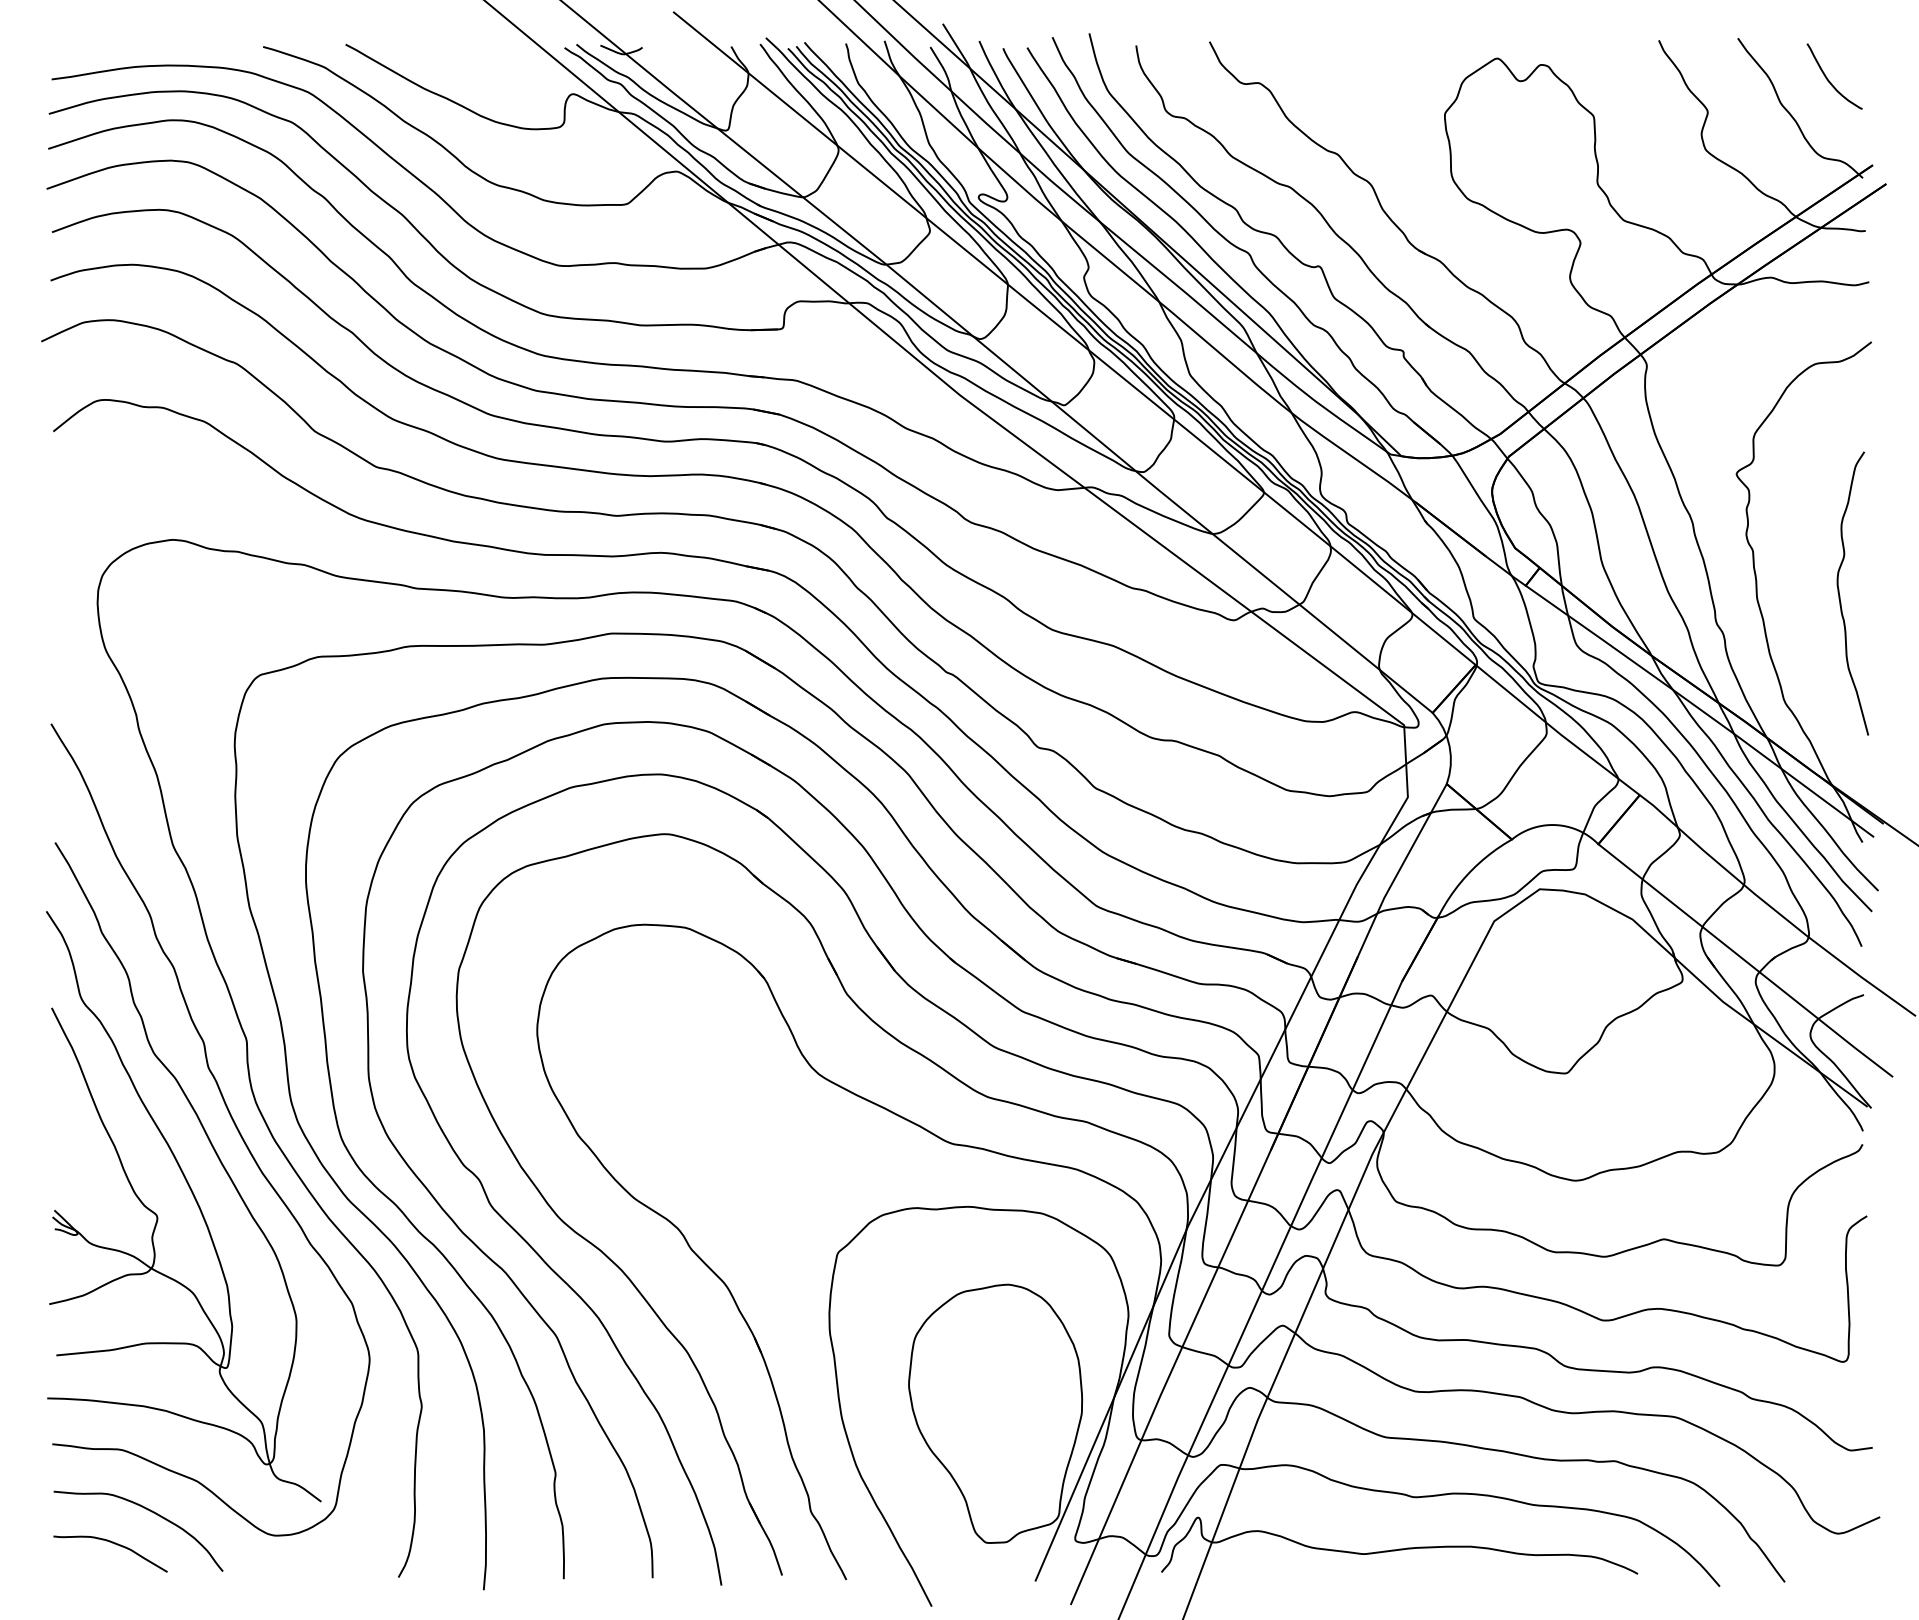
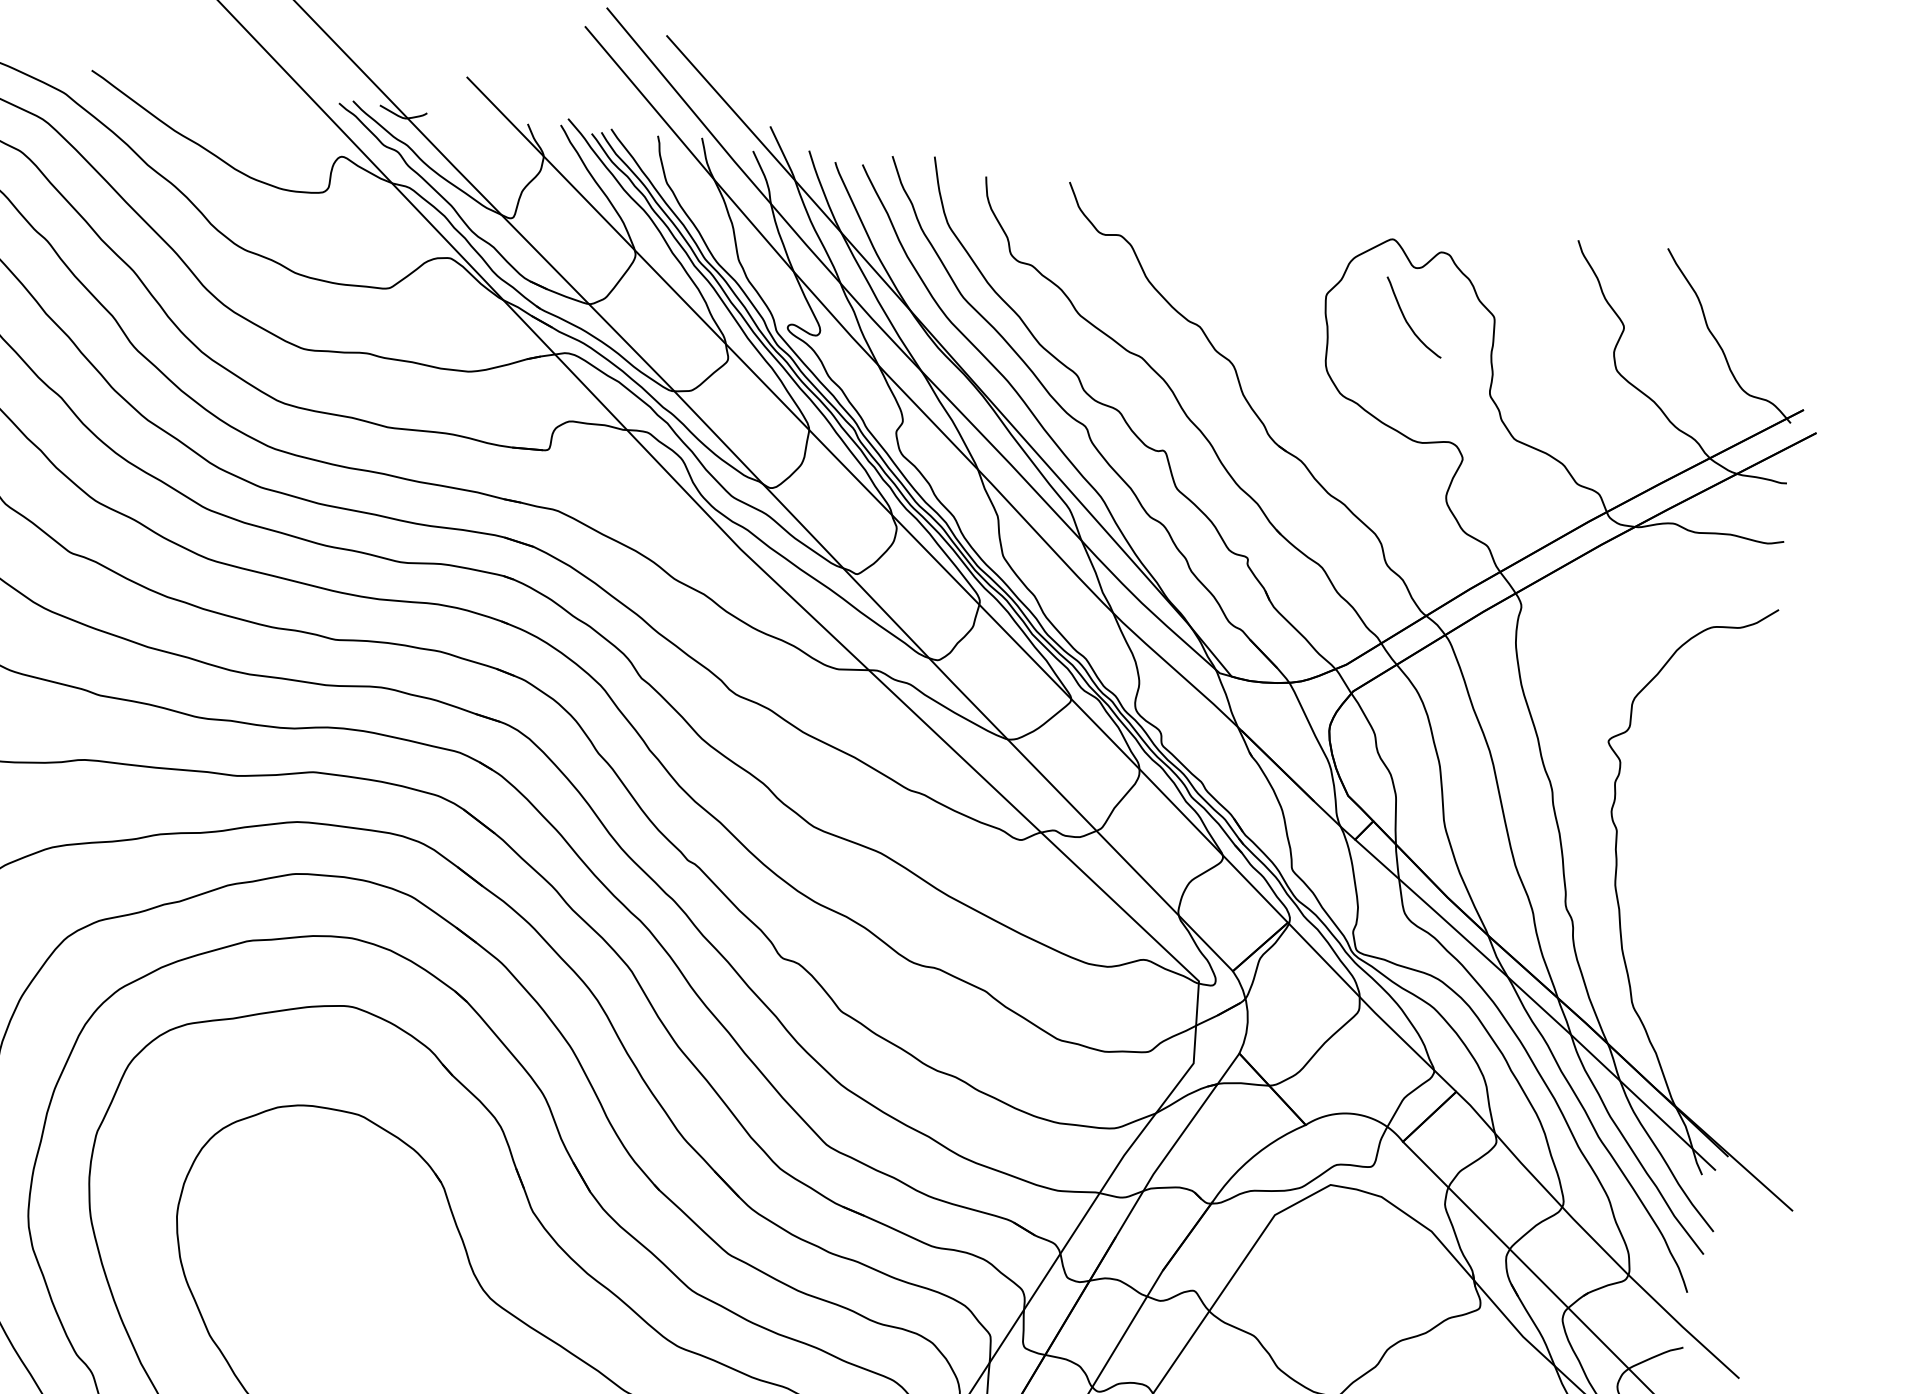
curve: (1829, 80) -> (1407, 321), moved
curve: (1840, 595) -> (1709, 892), removed

